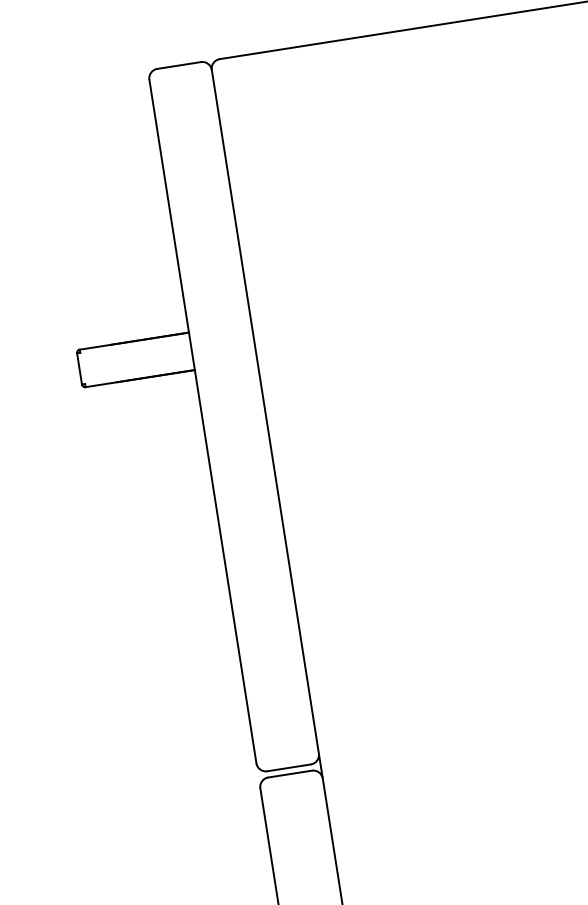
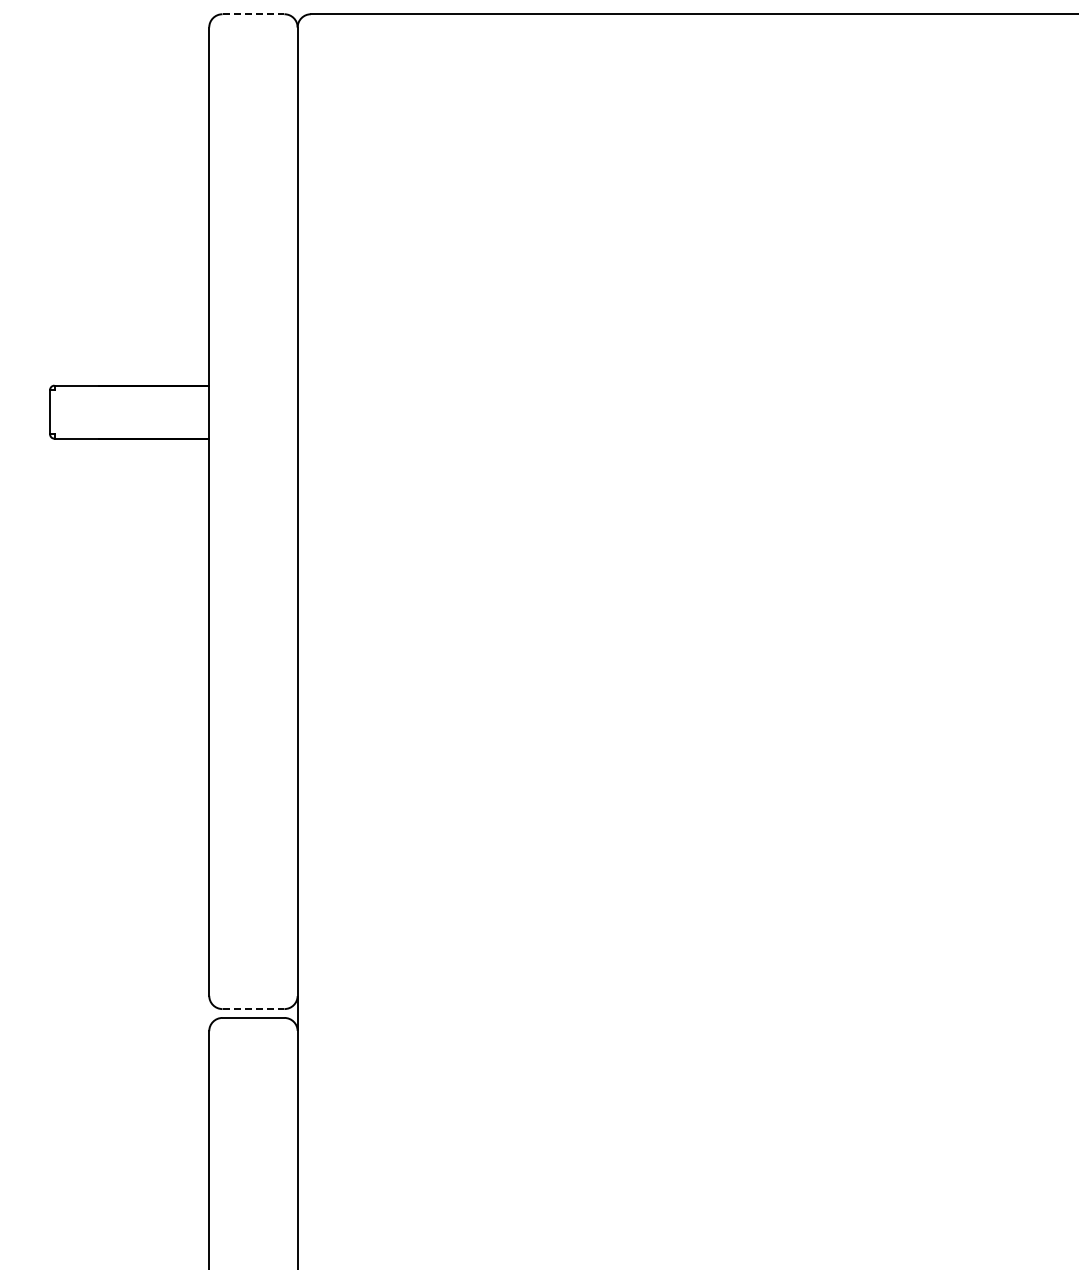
line: (179, 65) -> (253, 14), solid -> dashed
line: (289, 768) -> (253, 1009), solid -> dashed

